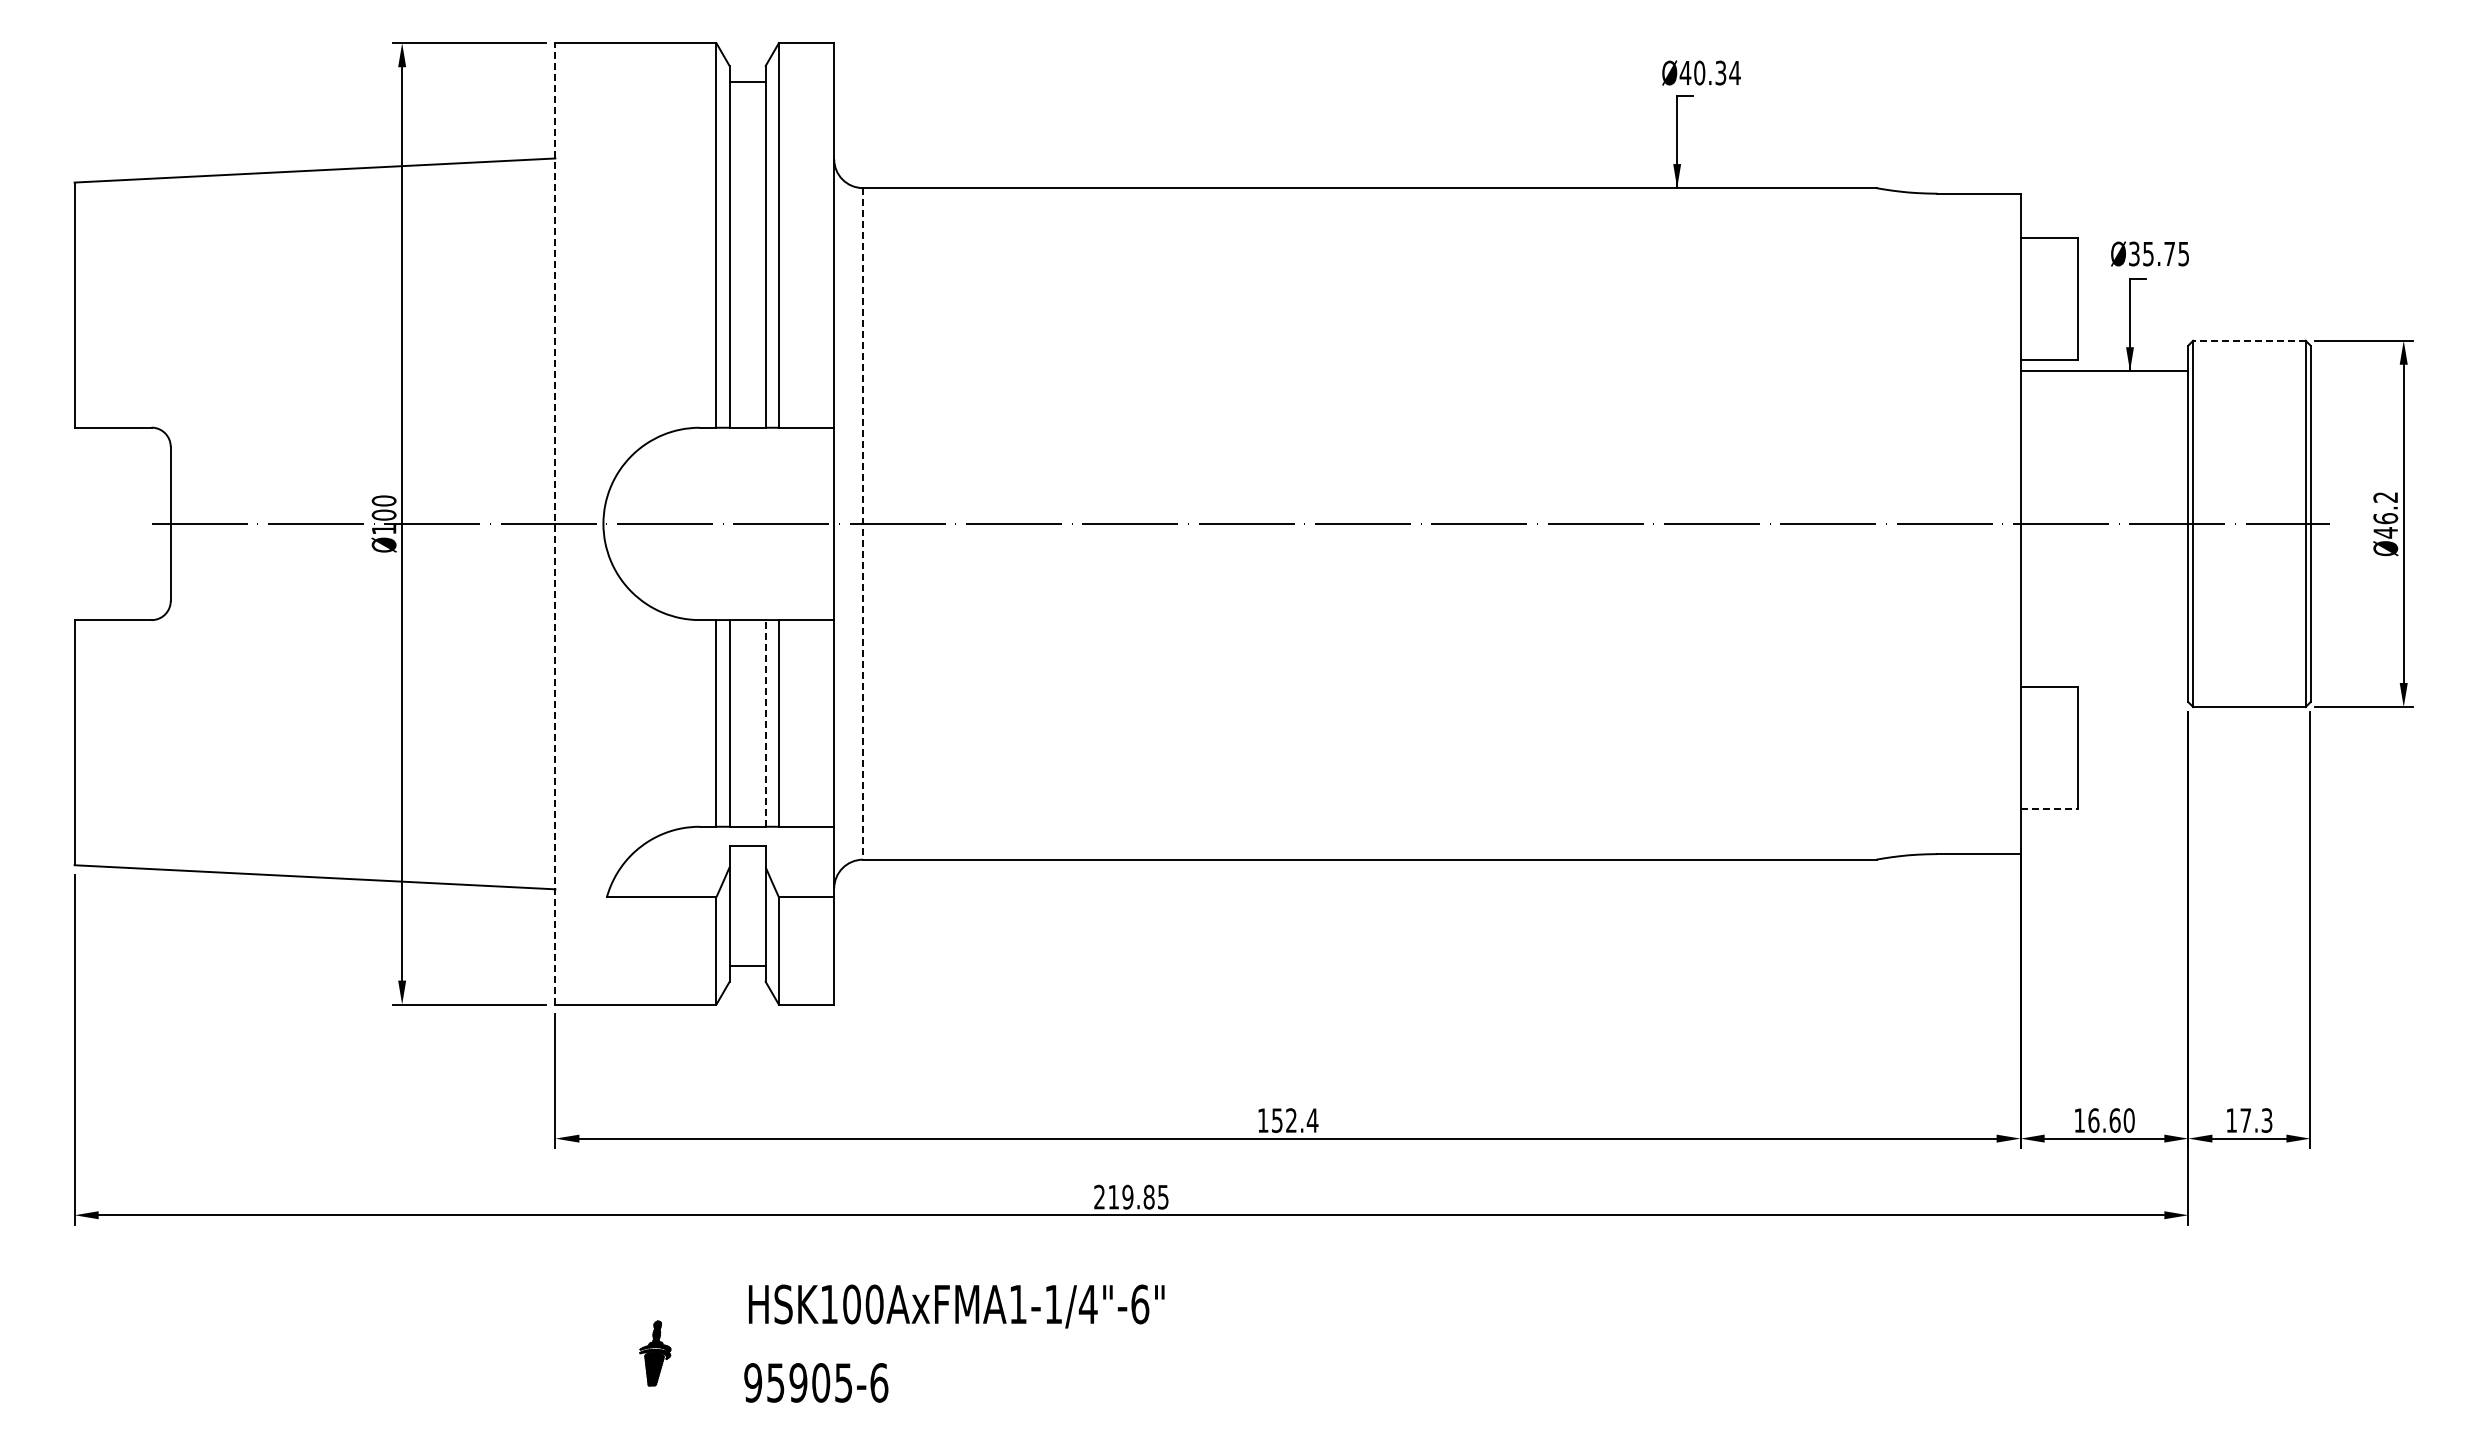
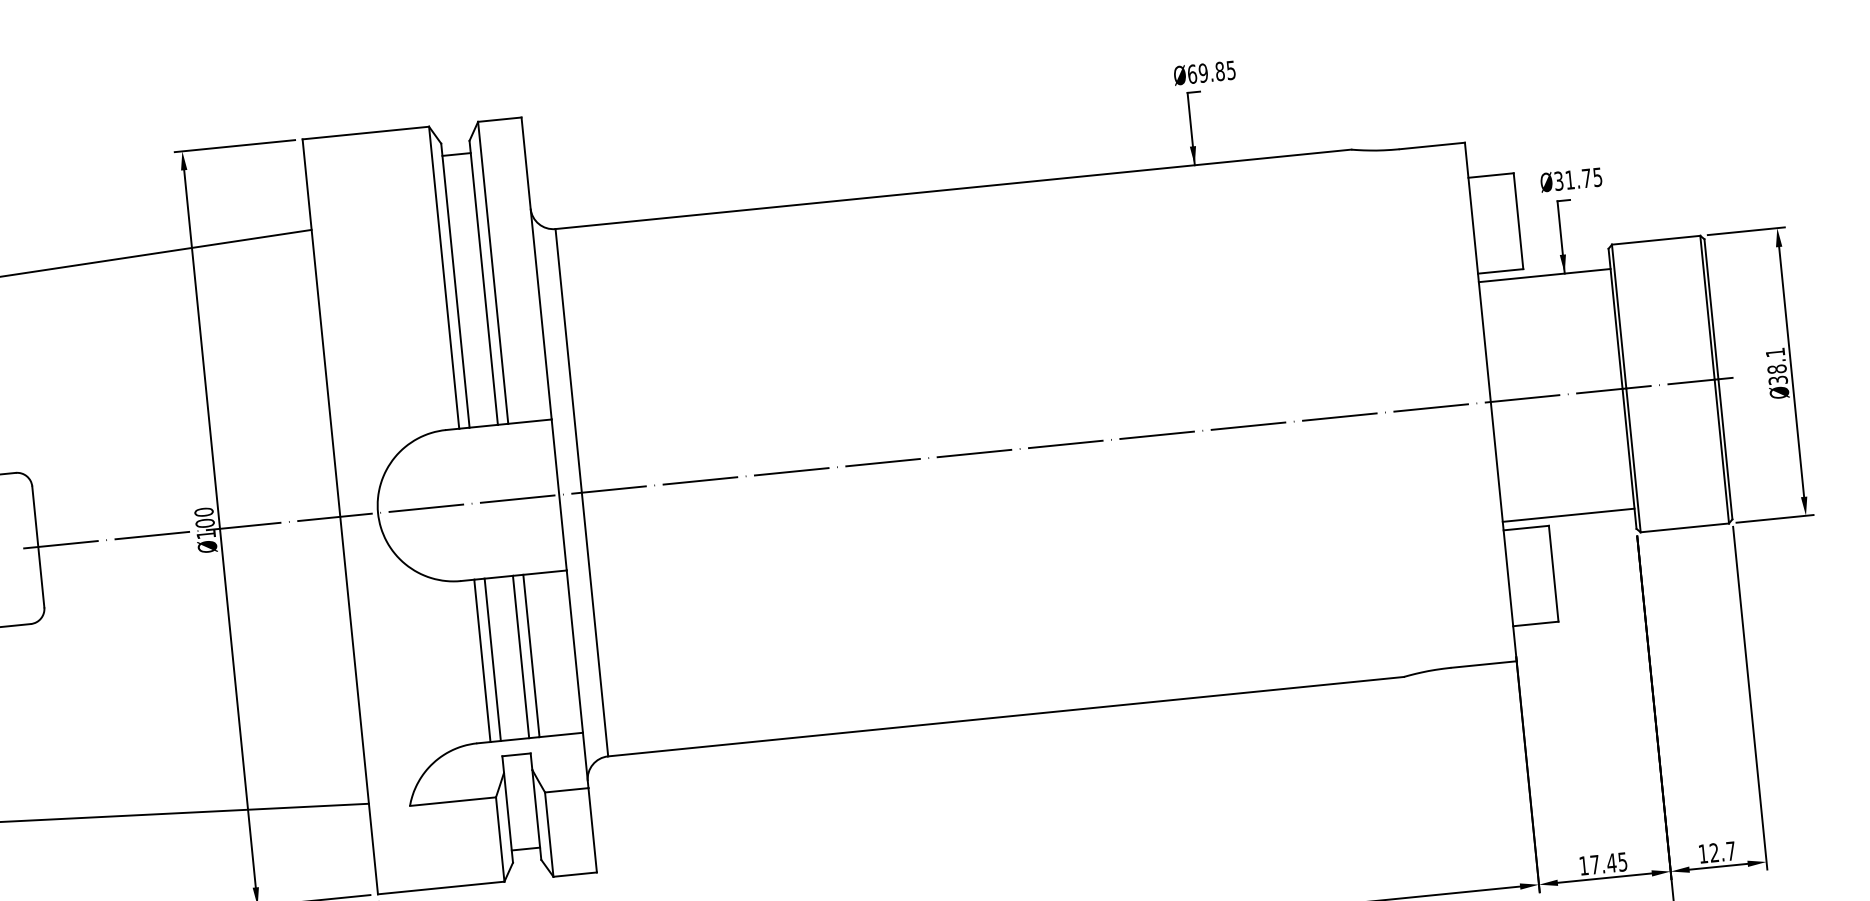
text: (1709, 72) -> (1211, 71), 40.34 -> 69.85
text: (2148, 254) -> (1570, 180), 35.75 -> 31.75
line: (2248, 340) -> (1655, 240), dashed -> solid
text: (2385, 515) -> (1776, 366), 46.2 -> 38.1
line: (555, 523) -> (340, 516), dashed -> solid
line: (863, 523) -> (582, 492), dashed -> solid
line: (2104, 676) -> (1568, 515), added
line: (765, 722) -> (520, 656), dashed -> solid
line: (2049, 809) -> (1535, 623), dashed -> solid
text: (2111, 1120) -> (1608, 863), 16.60 -> 17.45
text: (2256, 1120) -> (1722, 851), 17.3 -> 12.7

